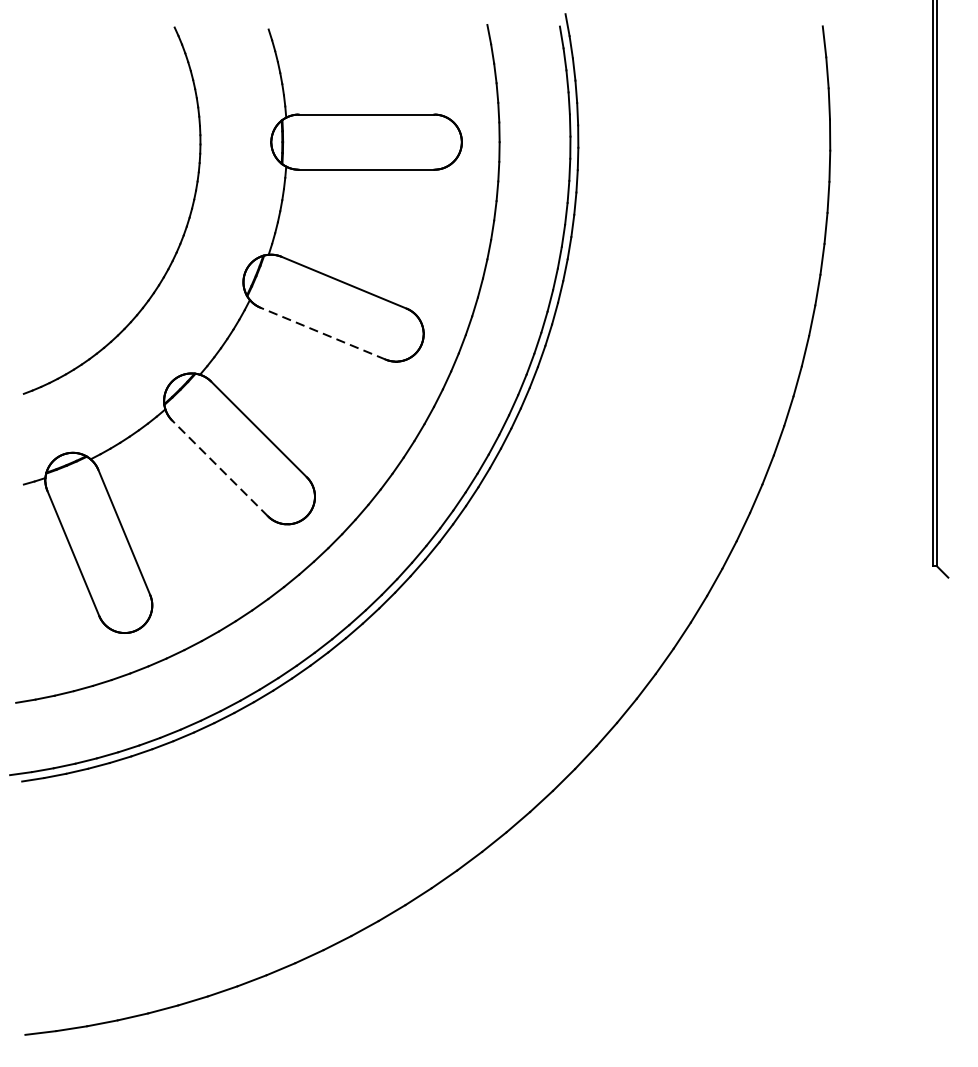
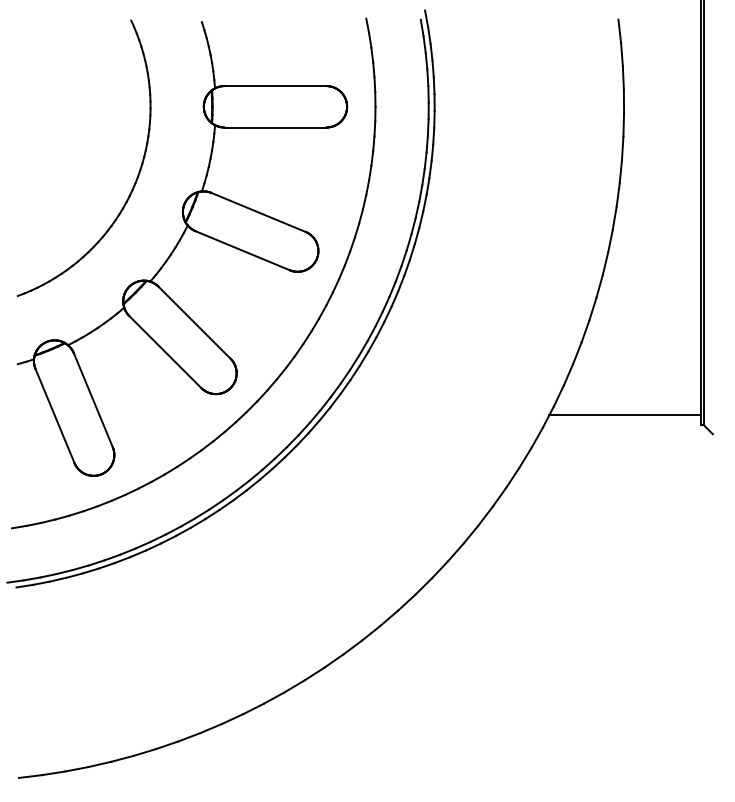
line: (322, 333) -> (242, 250), dashed -> solid
line: (220, 468) -> (165, 352), dashed -> solid
line: (832, 552) -> (625, 415), added

